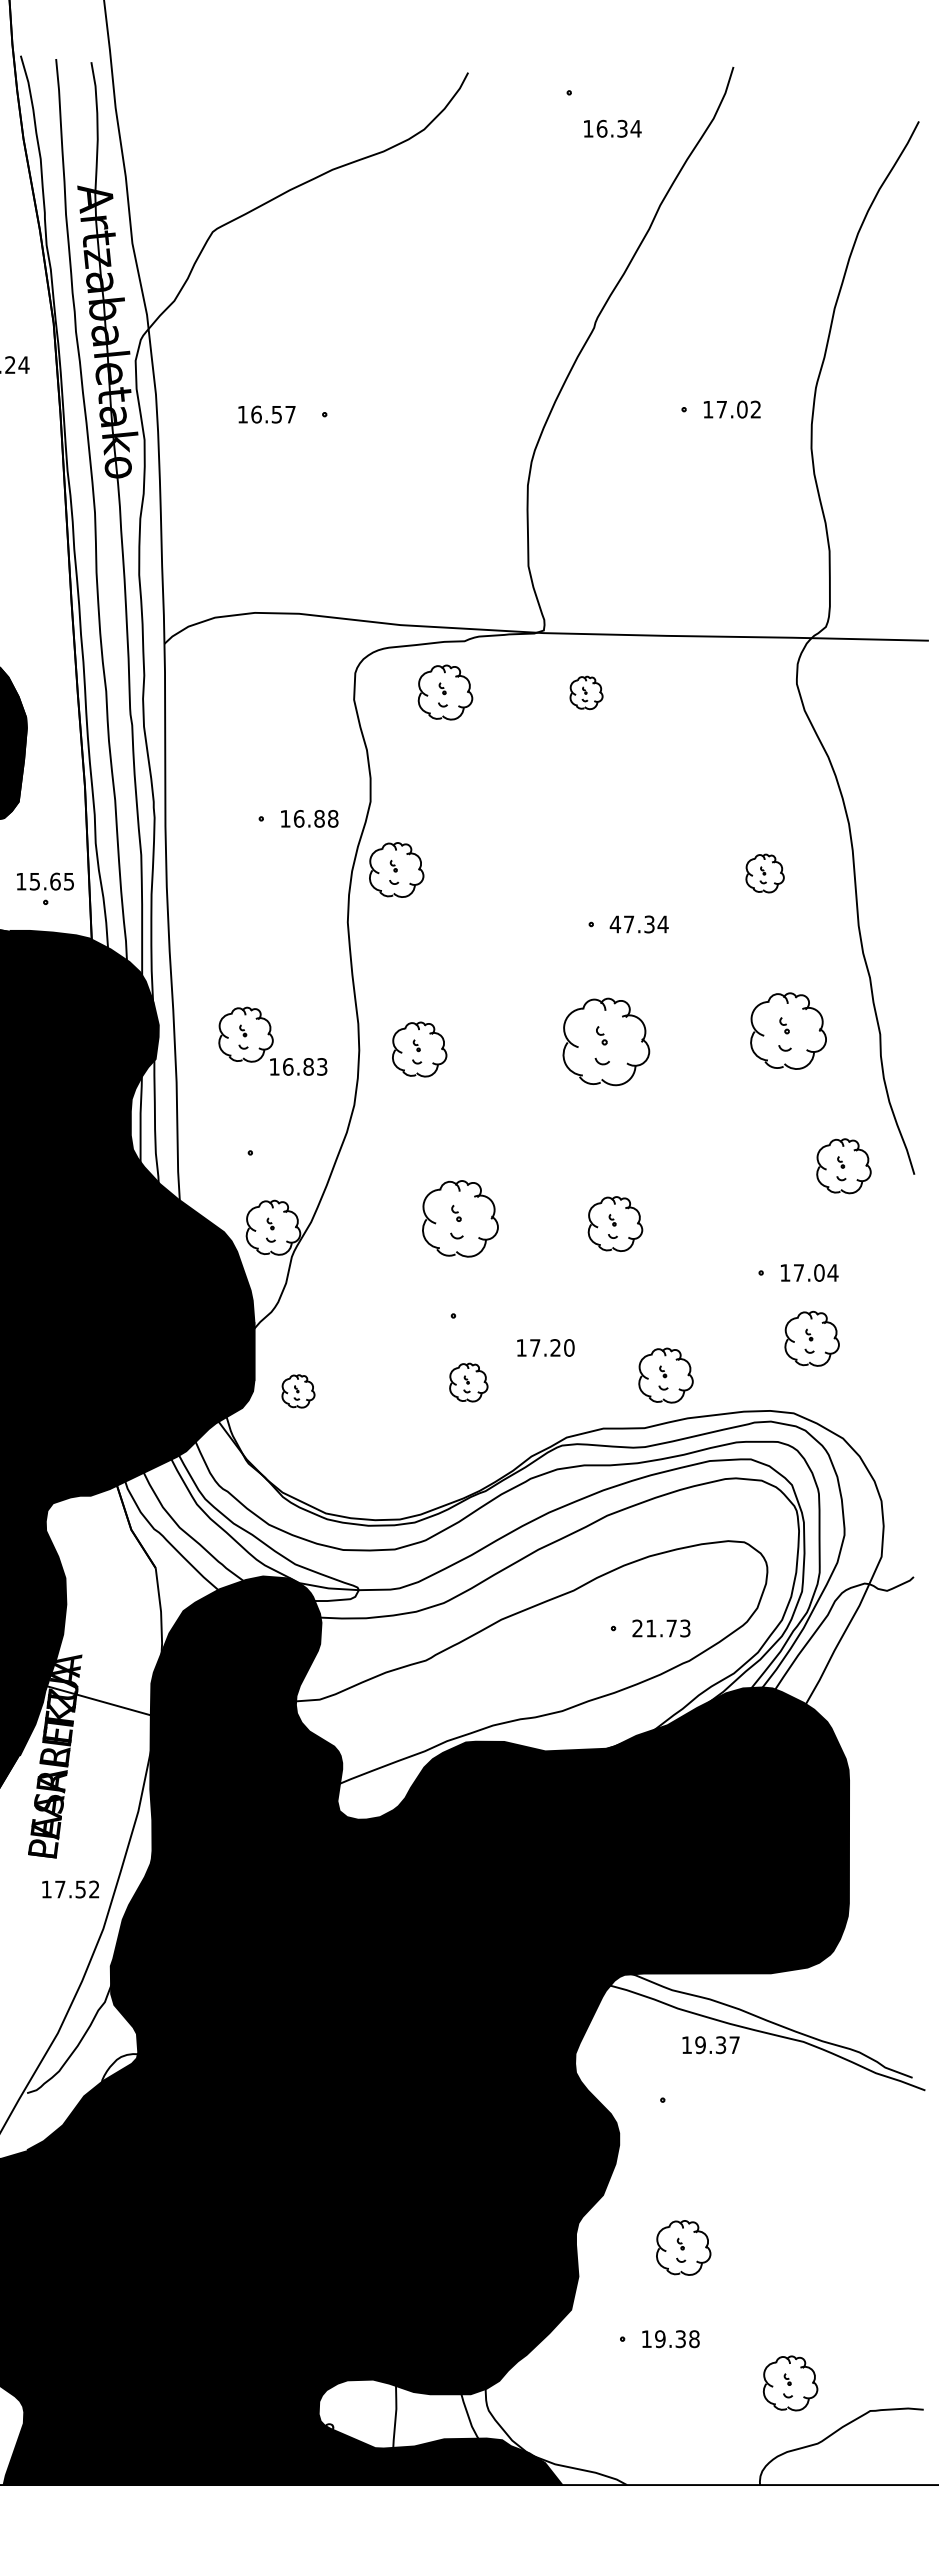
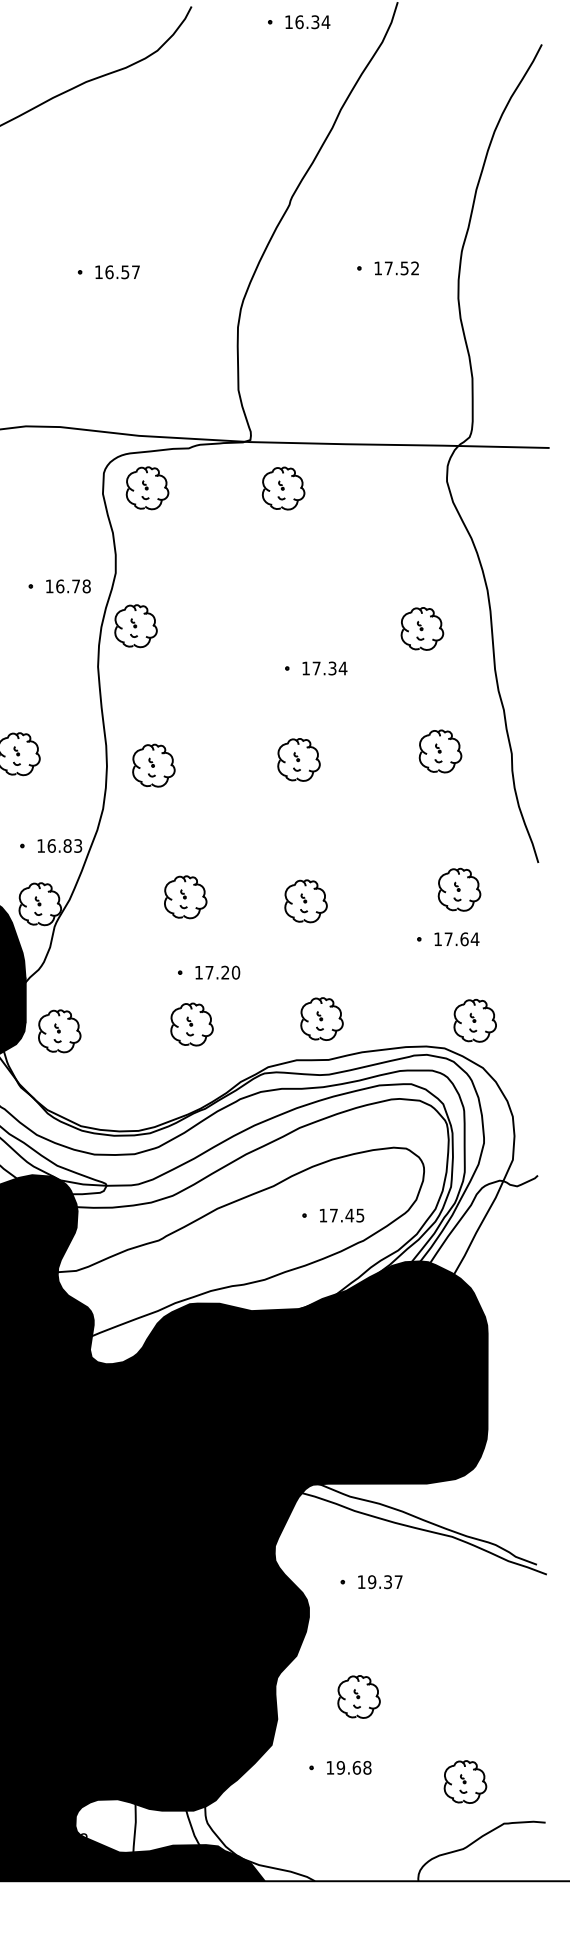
text: (612, 128) -> (307, 21), moved
text: (742, 409) -> (404, 268), 17.02 -> 17.52
text: (266, 414) -> (117, 272), moved
part: (445, 692) -> (147, 488), moved
part: (586, 692) -> (283, 488), size x1.67
text: (319, 818) -> (76, 586), 16.88 -> 16.78
part: (764, 873) -> (421, 628), size x1.43
text: (615, 924) -> (306, 668), 47.34 -> 17.34
part: (788, 1031) -> (440, 751), size x0.71
part: (606, 1042) -> (299, 760), size x0.62
text: (298, 1066) -> (59, 845), moved
part: (843, 1166) -> (459, 889), moved
part: (460, 1218) -> (185, 896), size x0.71
text: (819, 1272) -> (464, 938), 17.04 -> 17.64
part: (811, 1338) -> (474, 1020), moved
text: (545, 1347) -> (217, 972), moved
part: (665, 1375) -> (321, 1018), moved
part: (468, 1382) -> (191, 1024), size x1.43
part: (298, 1391) -> (59, 1031), size x1.67
text: (661, 1628) -> (341, 1215), 21.73 -> 17.45
text: (710, 2045) -> (379, 1582), moved
text: (680, 2339) -> (356, 1768), 19.38 -> 19.68
part: (790, 2383) -> (465, 1782), moved

